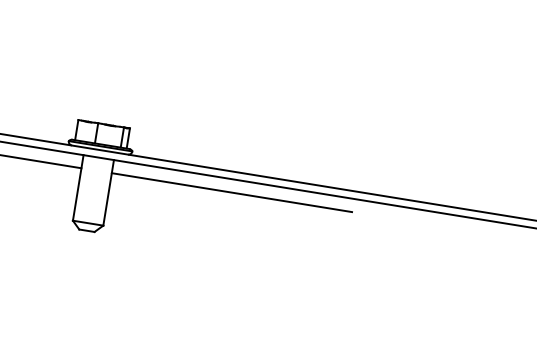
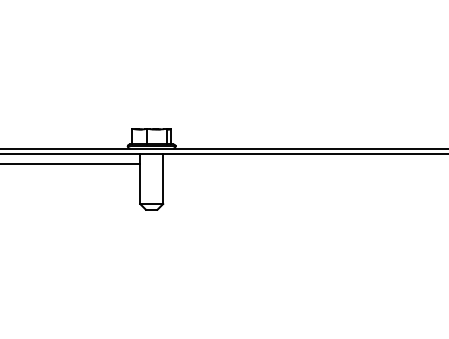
line: (231, 192) -> (253, 164), removed

